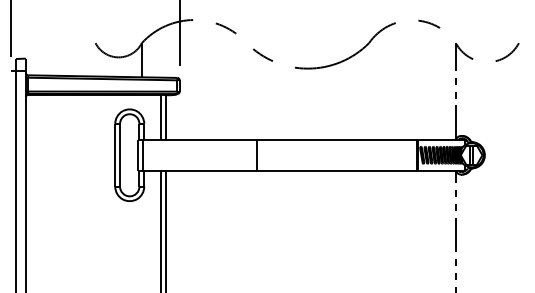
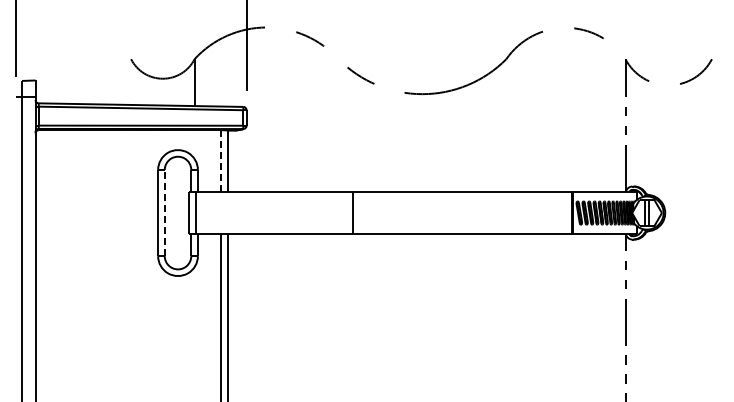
line: (161, 117) -> (221, 161), solid -> dashed
line: (119, 154) -> (164, 212), solid -> dashed

